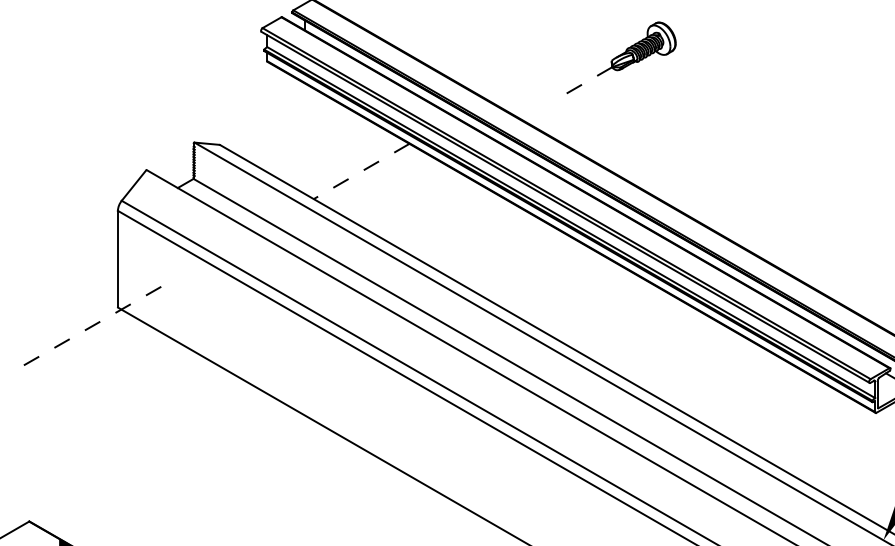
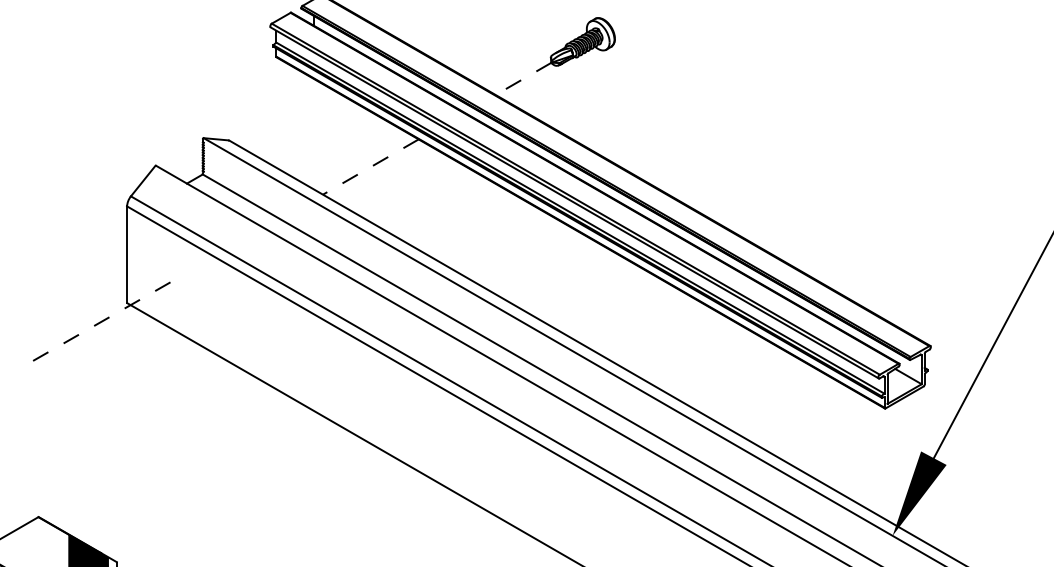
part: (621, 57) -> (560, 53), moved

